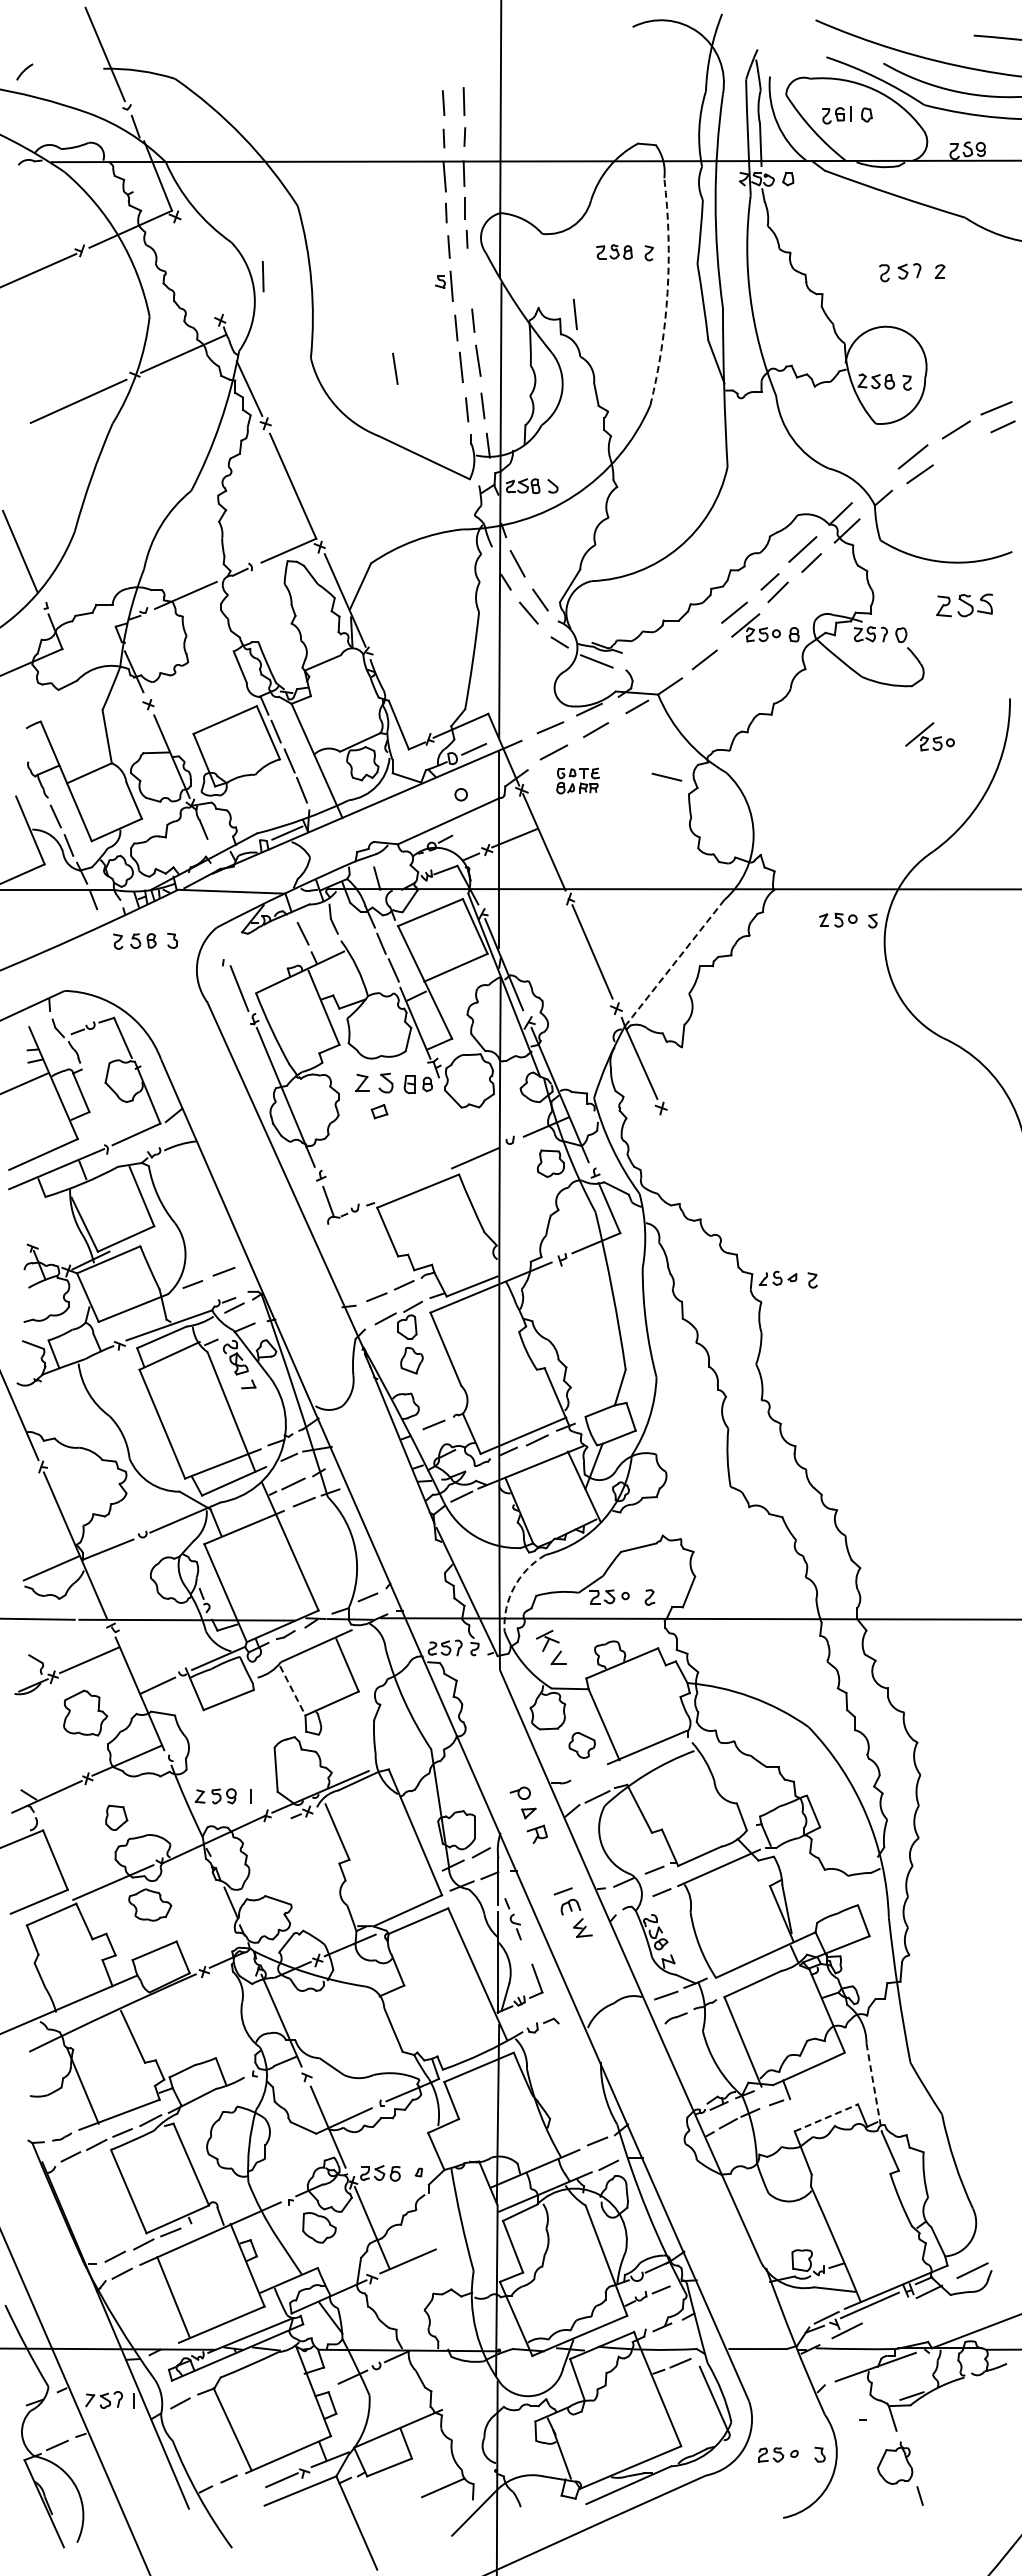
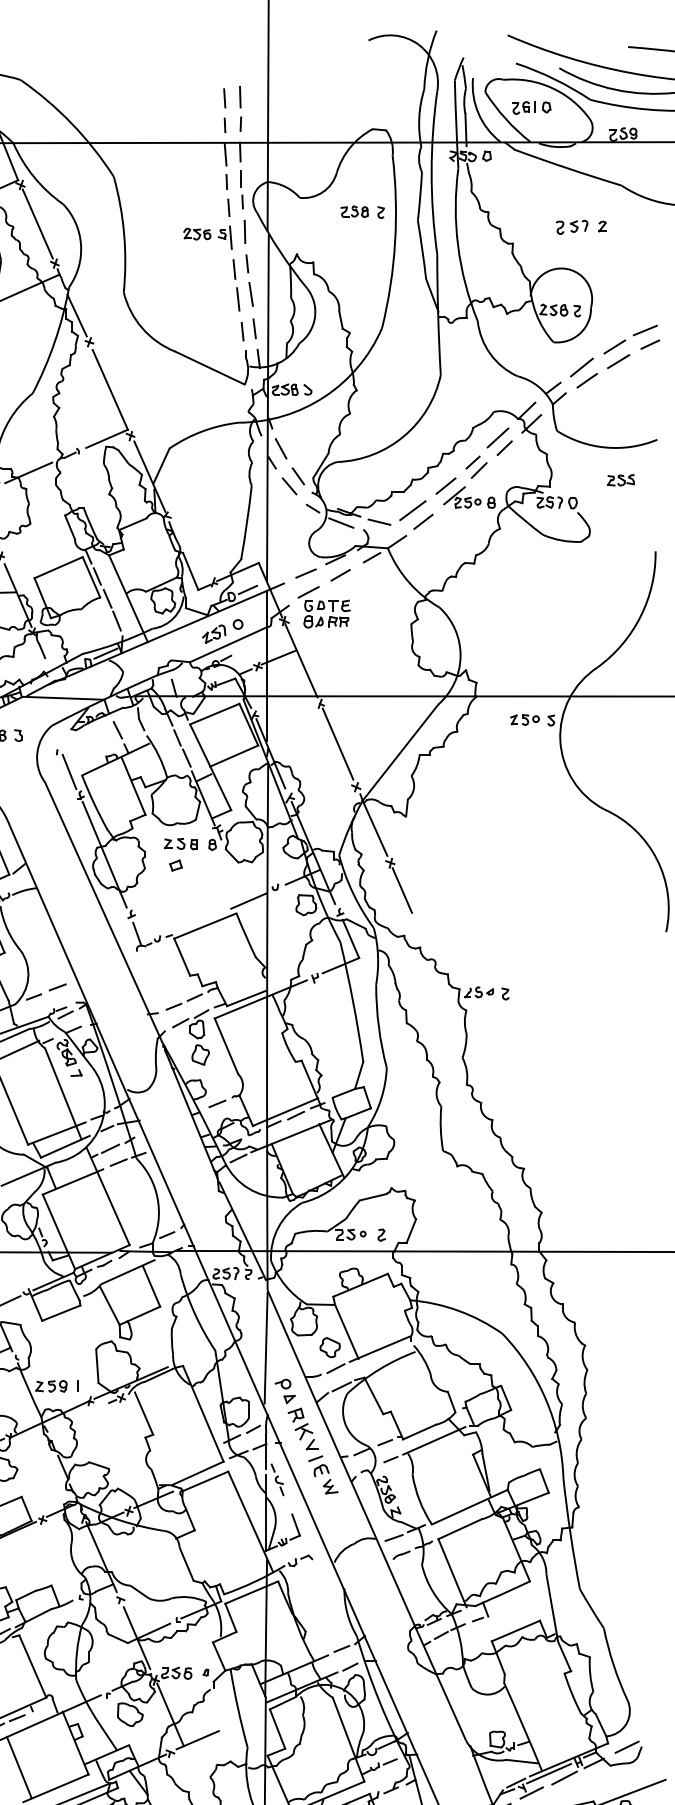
line: (197, 268) -> (37, 224), added
line: (263, 276) -> (245, 231), moved
part: (407, 281) -> (197, 234), added
arc: (667, 292) -> (395, 242), dashed -> solid
line: (574, 313) -> (324, 258), removed
line: (395, 368) -> (188, 300), removed
line: (961, 448) -> (618, 361), added
line: (875, 483) -> (553, 387), added
part: (964, 604) -> (620, 479), size x0.62
line: (690, 644) -> (412, 510), added
part: (929, 736) -> (594, 580), removed
line: (666, 776) -> (379, 521), moved
part: (577, 780) -> (326, 613), size x1.43
part: (429, 807) -> (214, 634), added
line: (674, 963) -> (400, 752), dashed -> solid
part: (385, 1083) -> (180, 844), size x0.71
line: (676, 1144) -> (401, 890), added
arc: (514, 1587) -> (278, 1227), dashed -> solid
part: (551, 1647) -> (306, 1436), moved
line: (292, 1690) -> (109, 1305), dashed -> solid
line: (497, 1745) -> (265, 1347), added
line: (589, 1772) -> (335, 1368), added
arc: (874, 2087) -> (552, 1607), dashed -> solid
line: (826, 2117) -> (516, 1630), dashed -> solid
line: (890, 2310) -> (564, 1777), added

